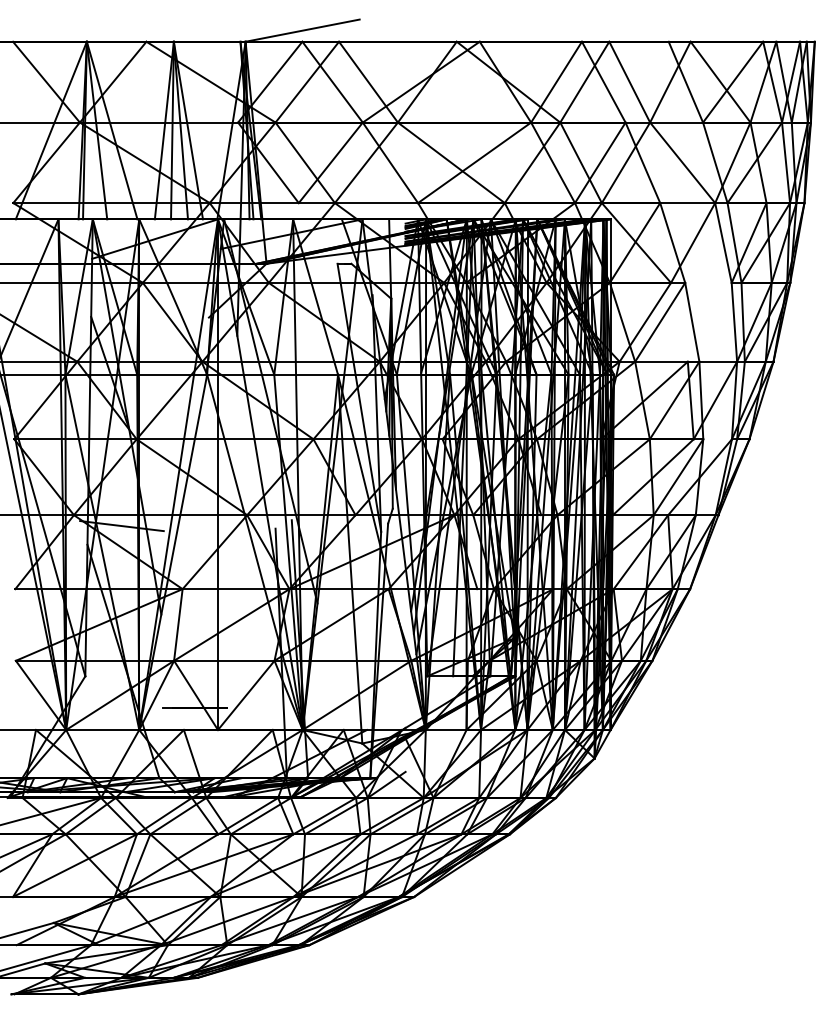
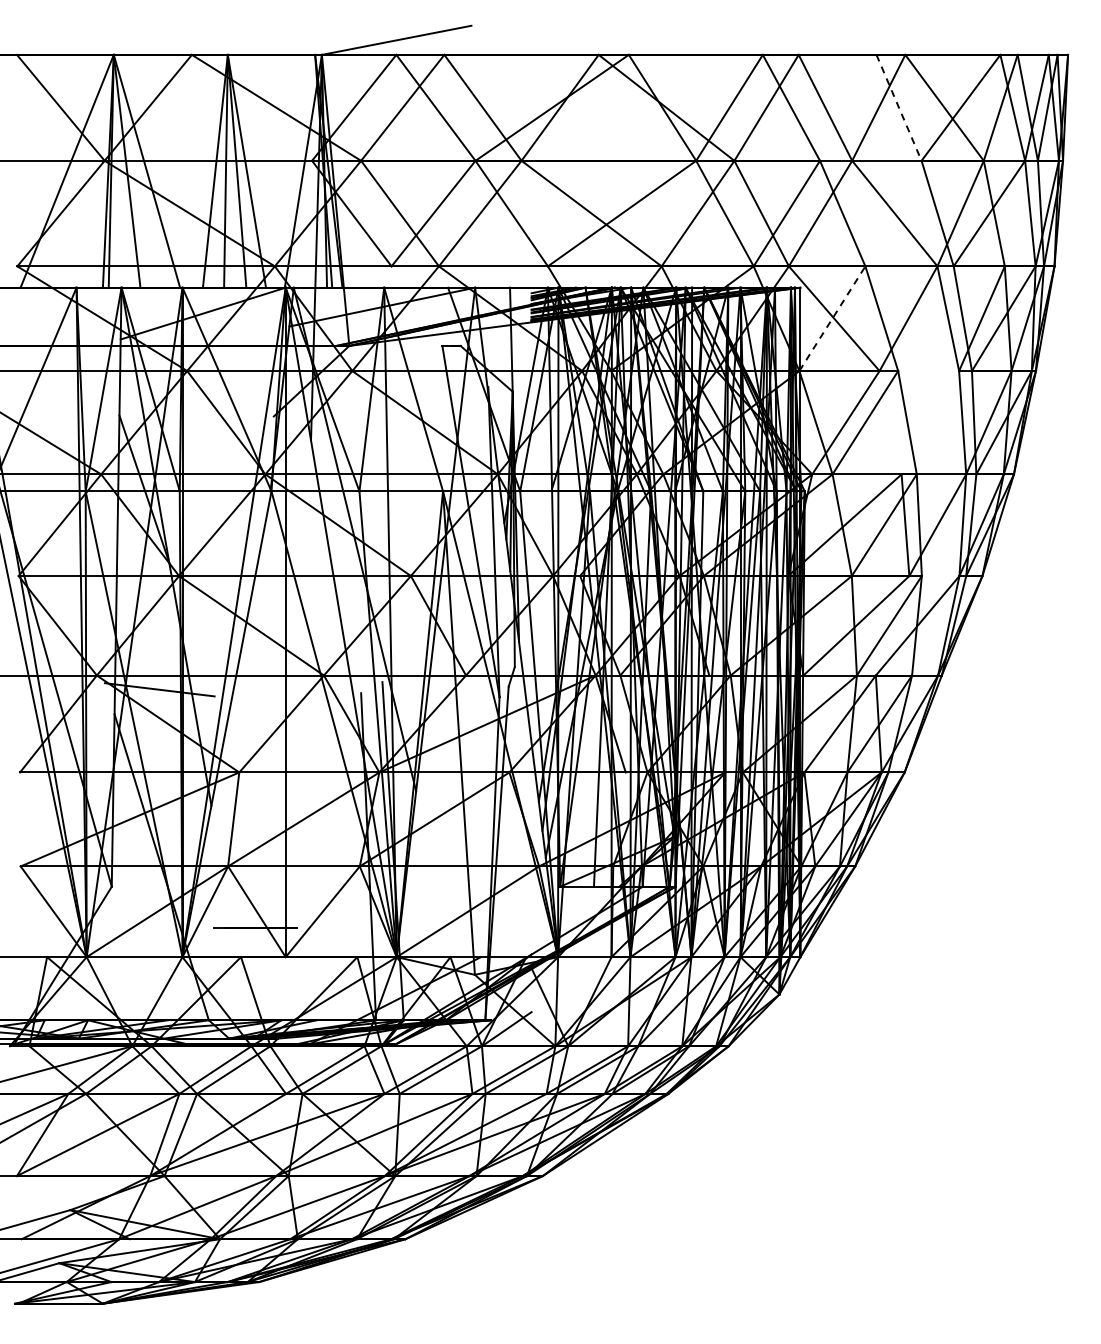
line: (686, 81) -> (899, 107), solid -> dashed
line: (635, 242) -> (832, 318), solid -> dashed

